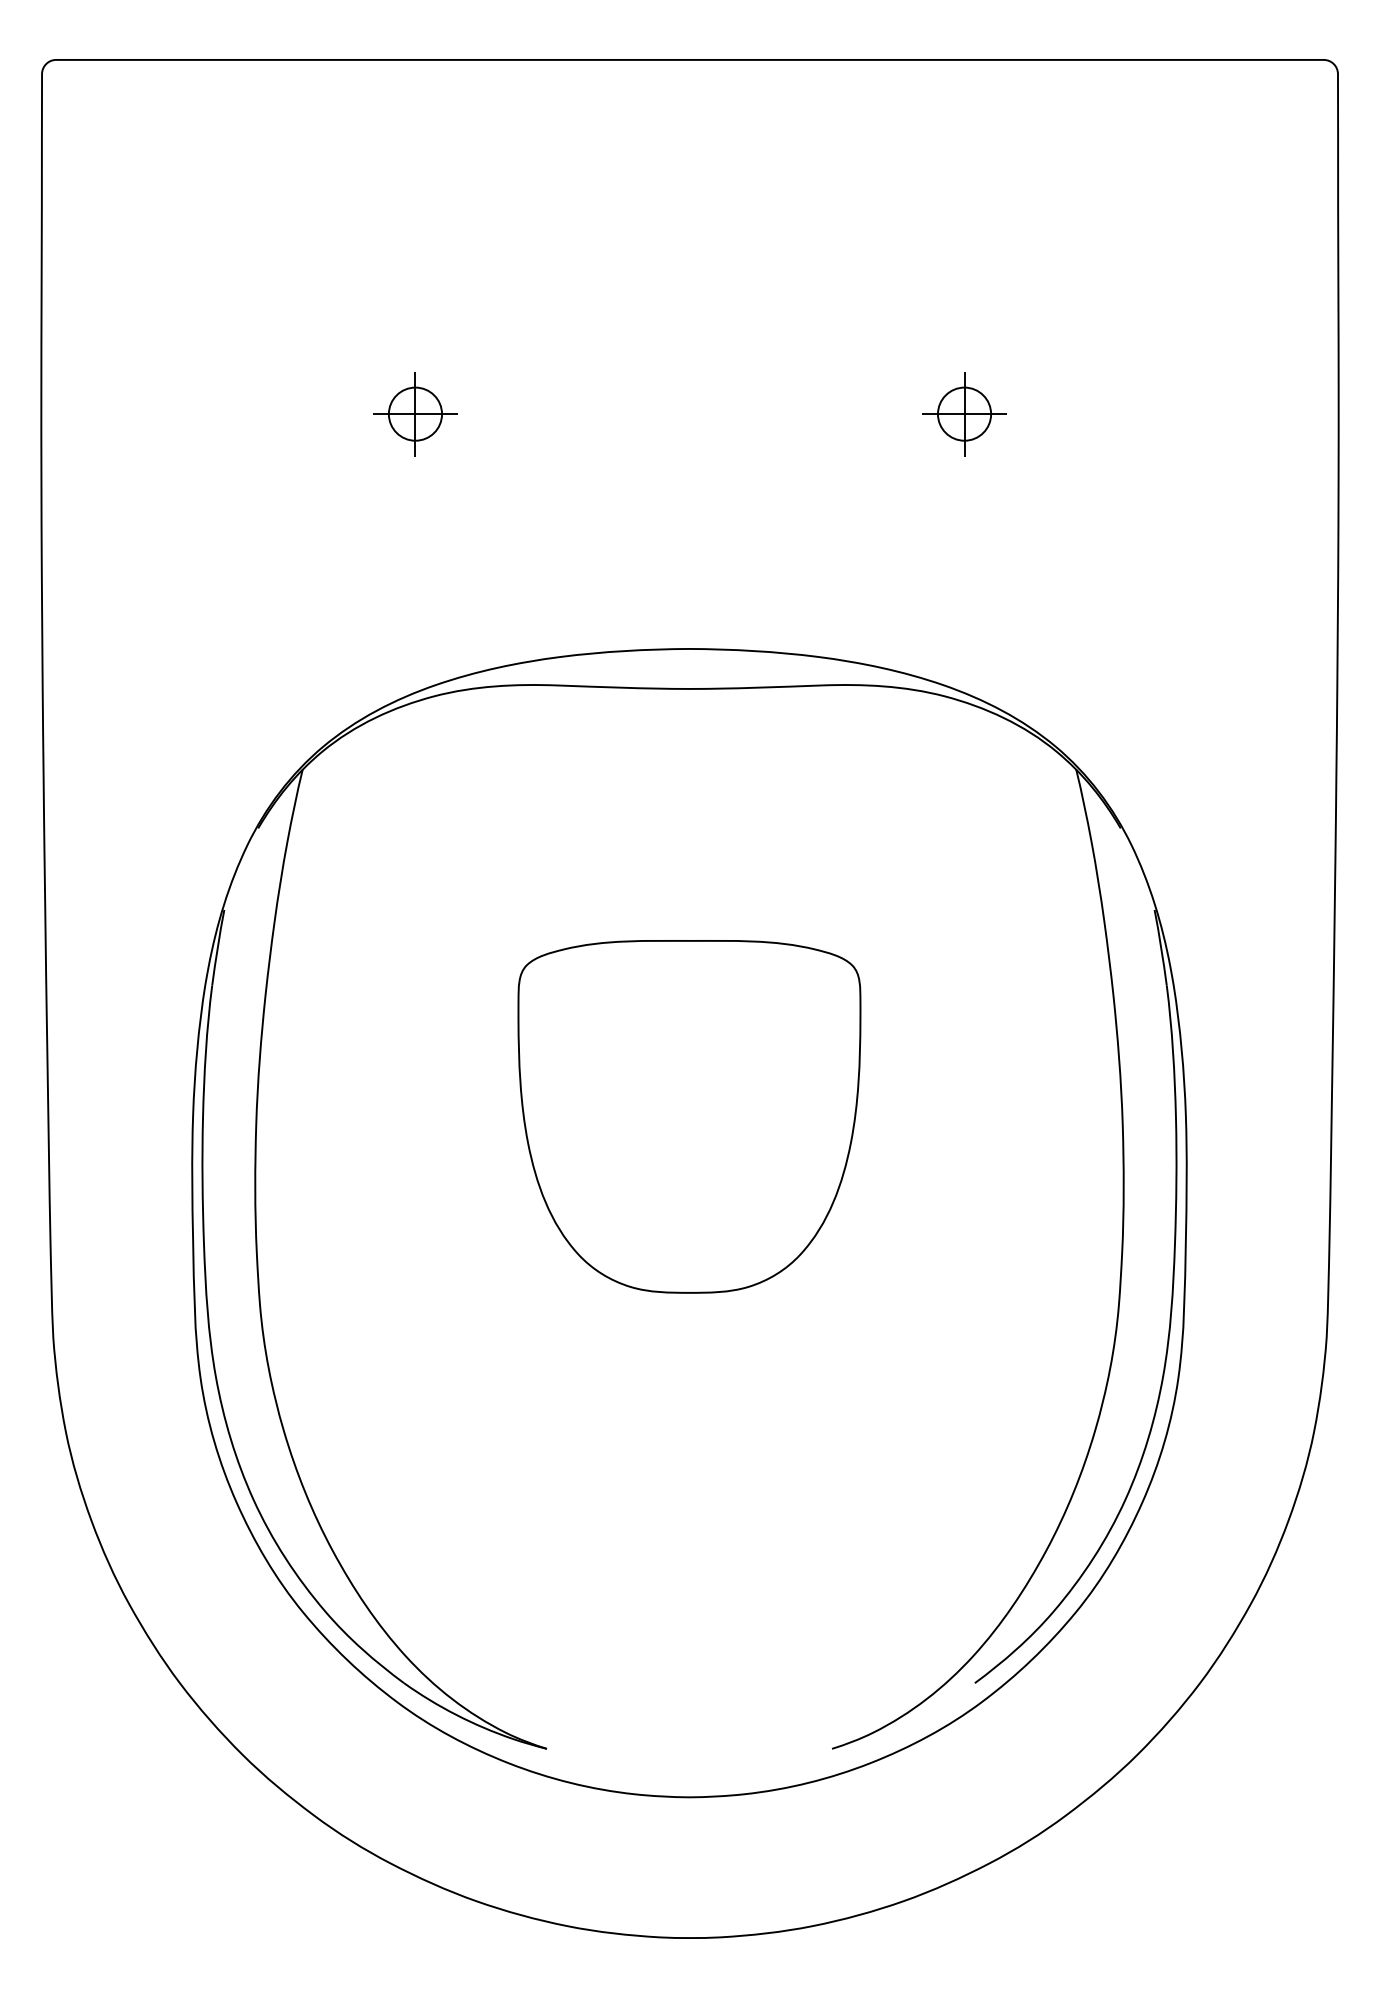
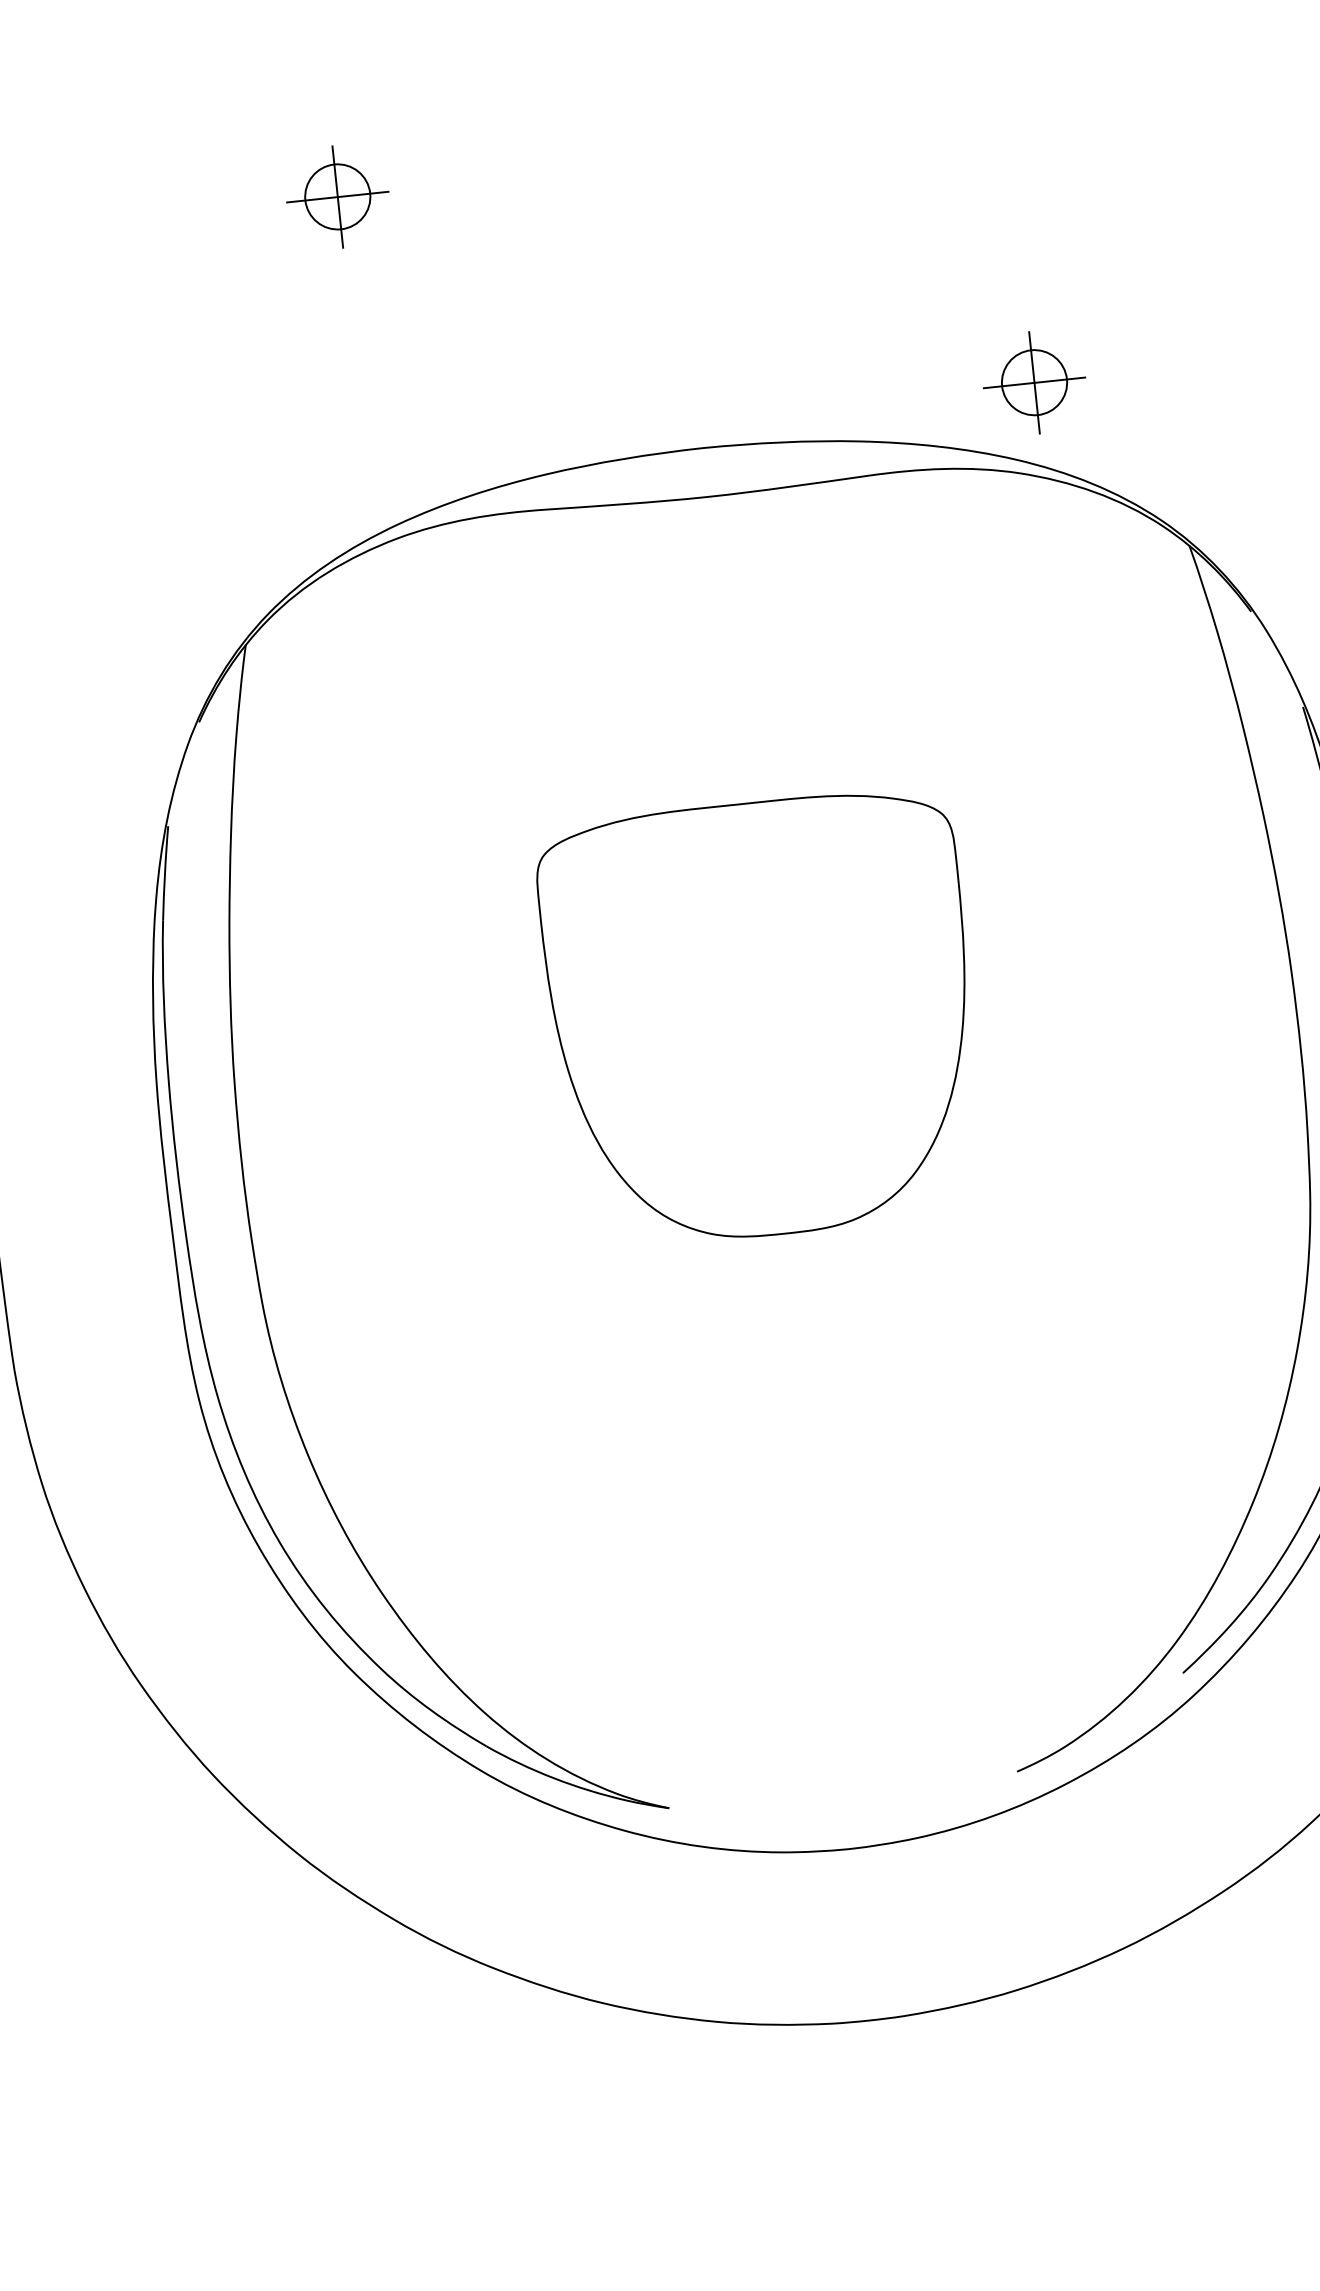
part: (964, 414) -> (1034, 383), moved

